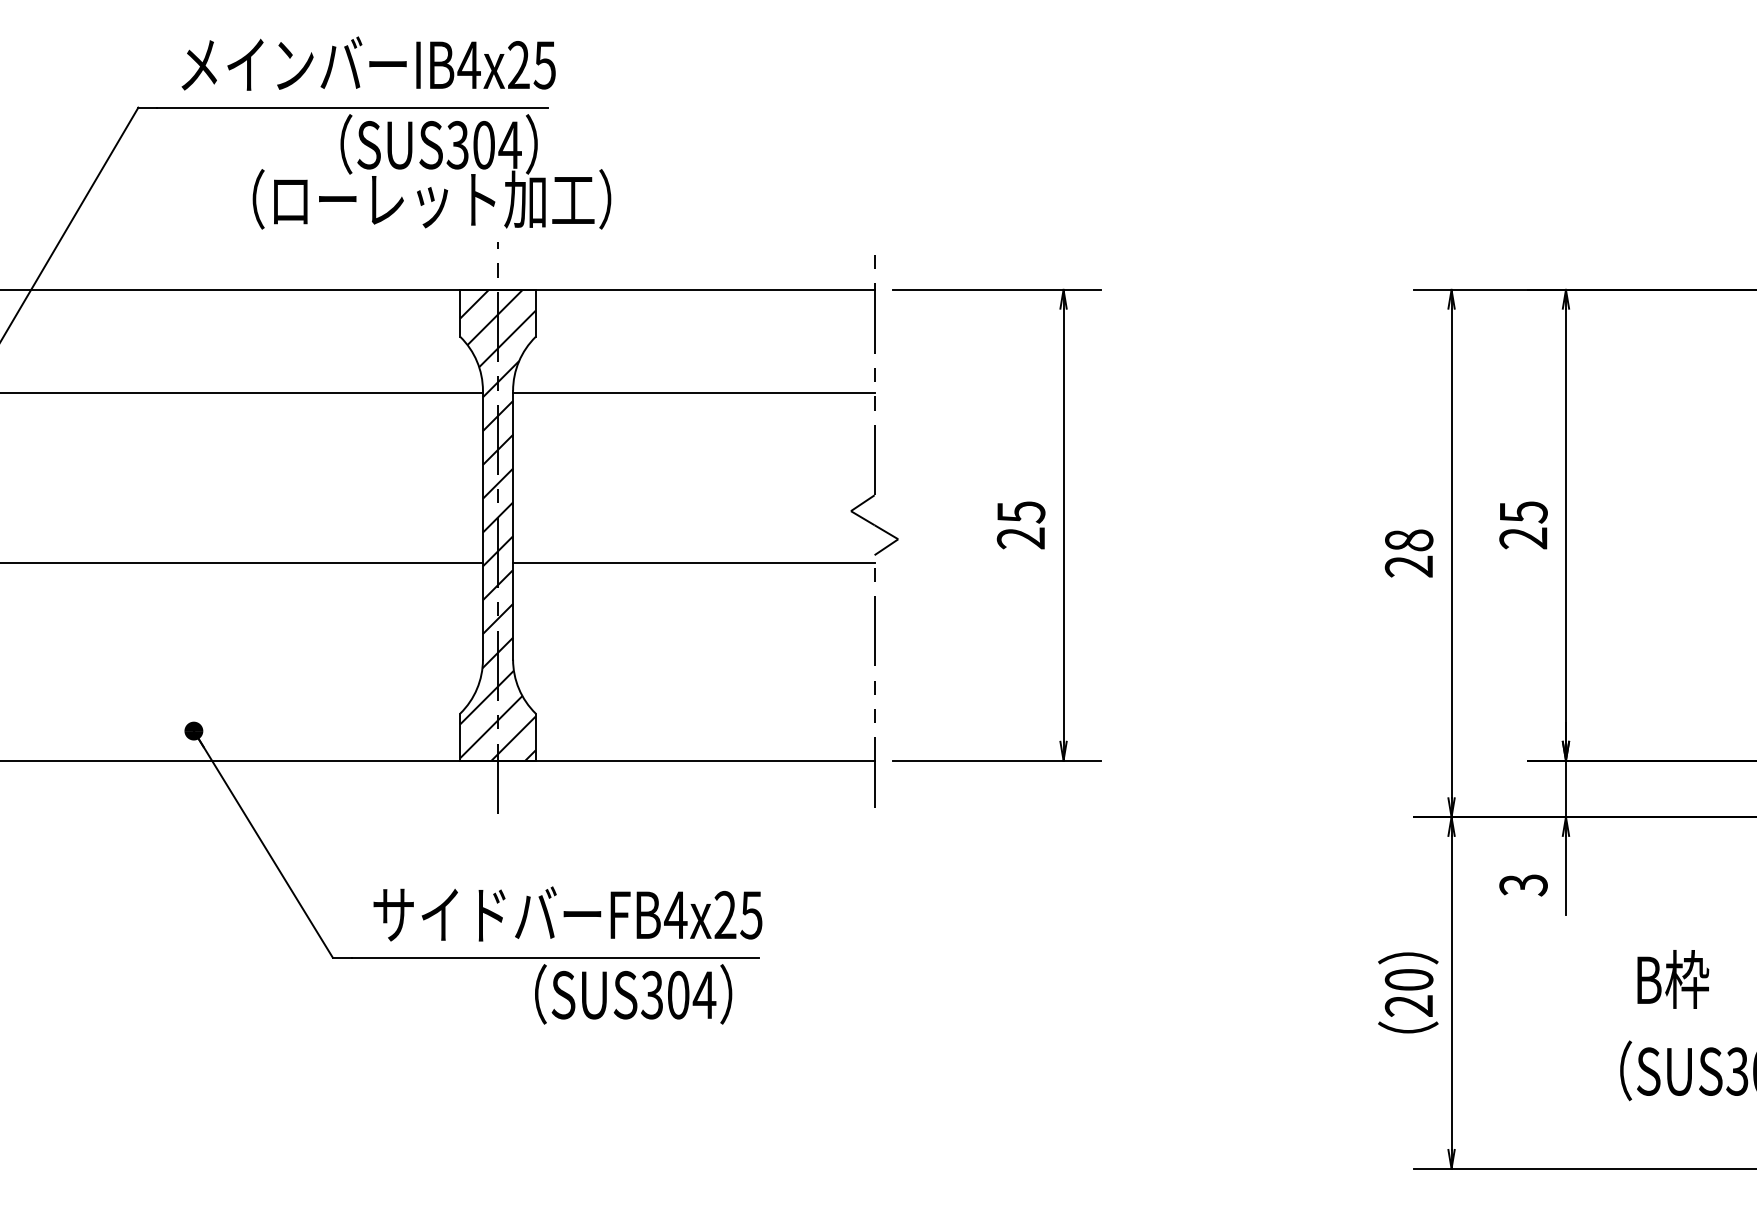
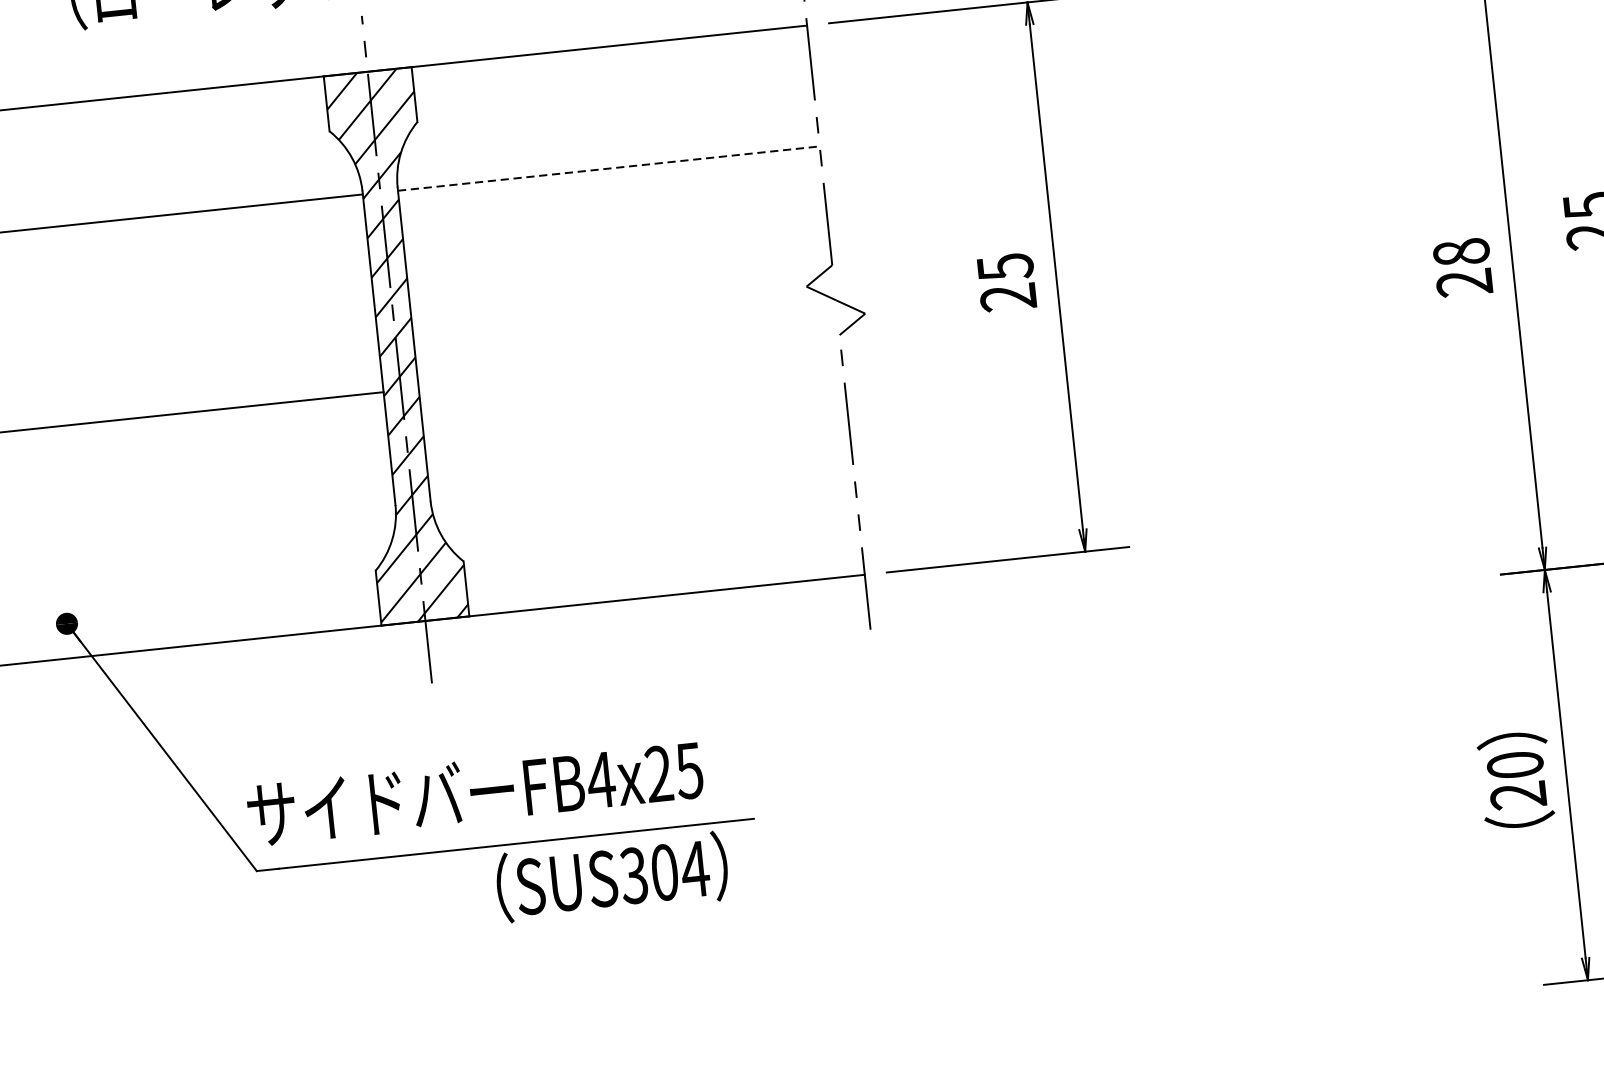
line: (693, 393) -> (608, 168), solid -> dashed
line: (693, 562) -> (629, 365), removed
text: (567, 913) -> (474, 791), moved

